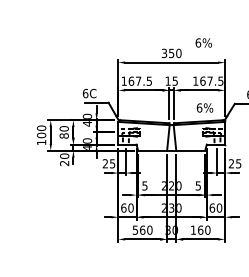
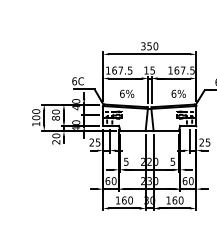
text: (203, 42) -> (126, 93), moved
text: (134, 229) -> (117, 199), 560 -> 160

